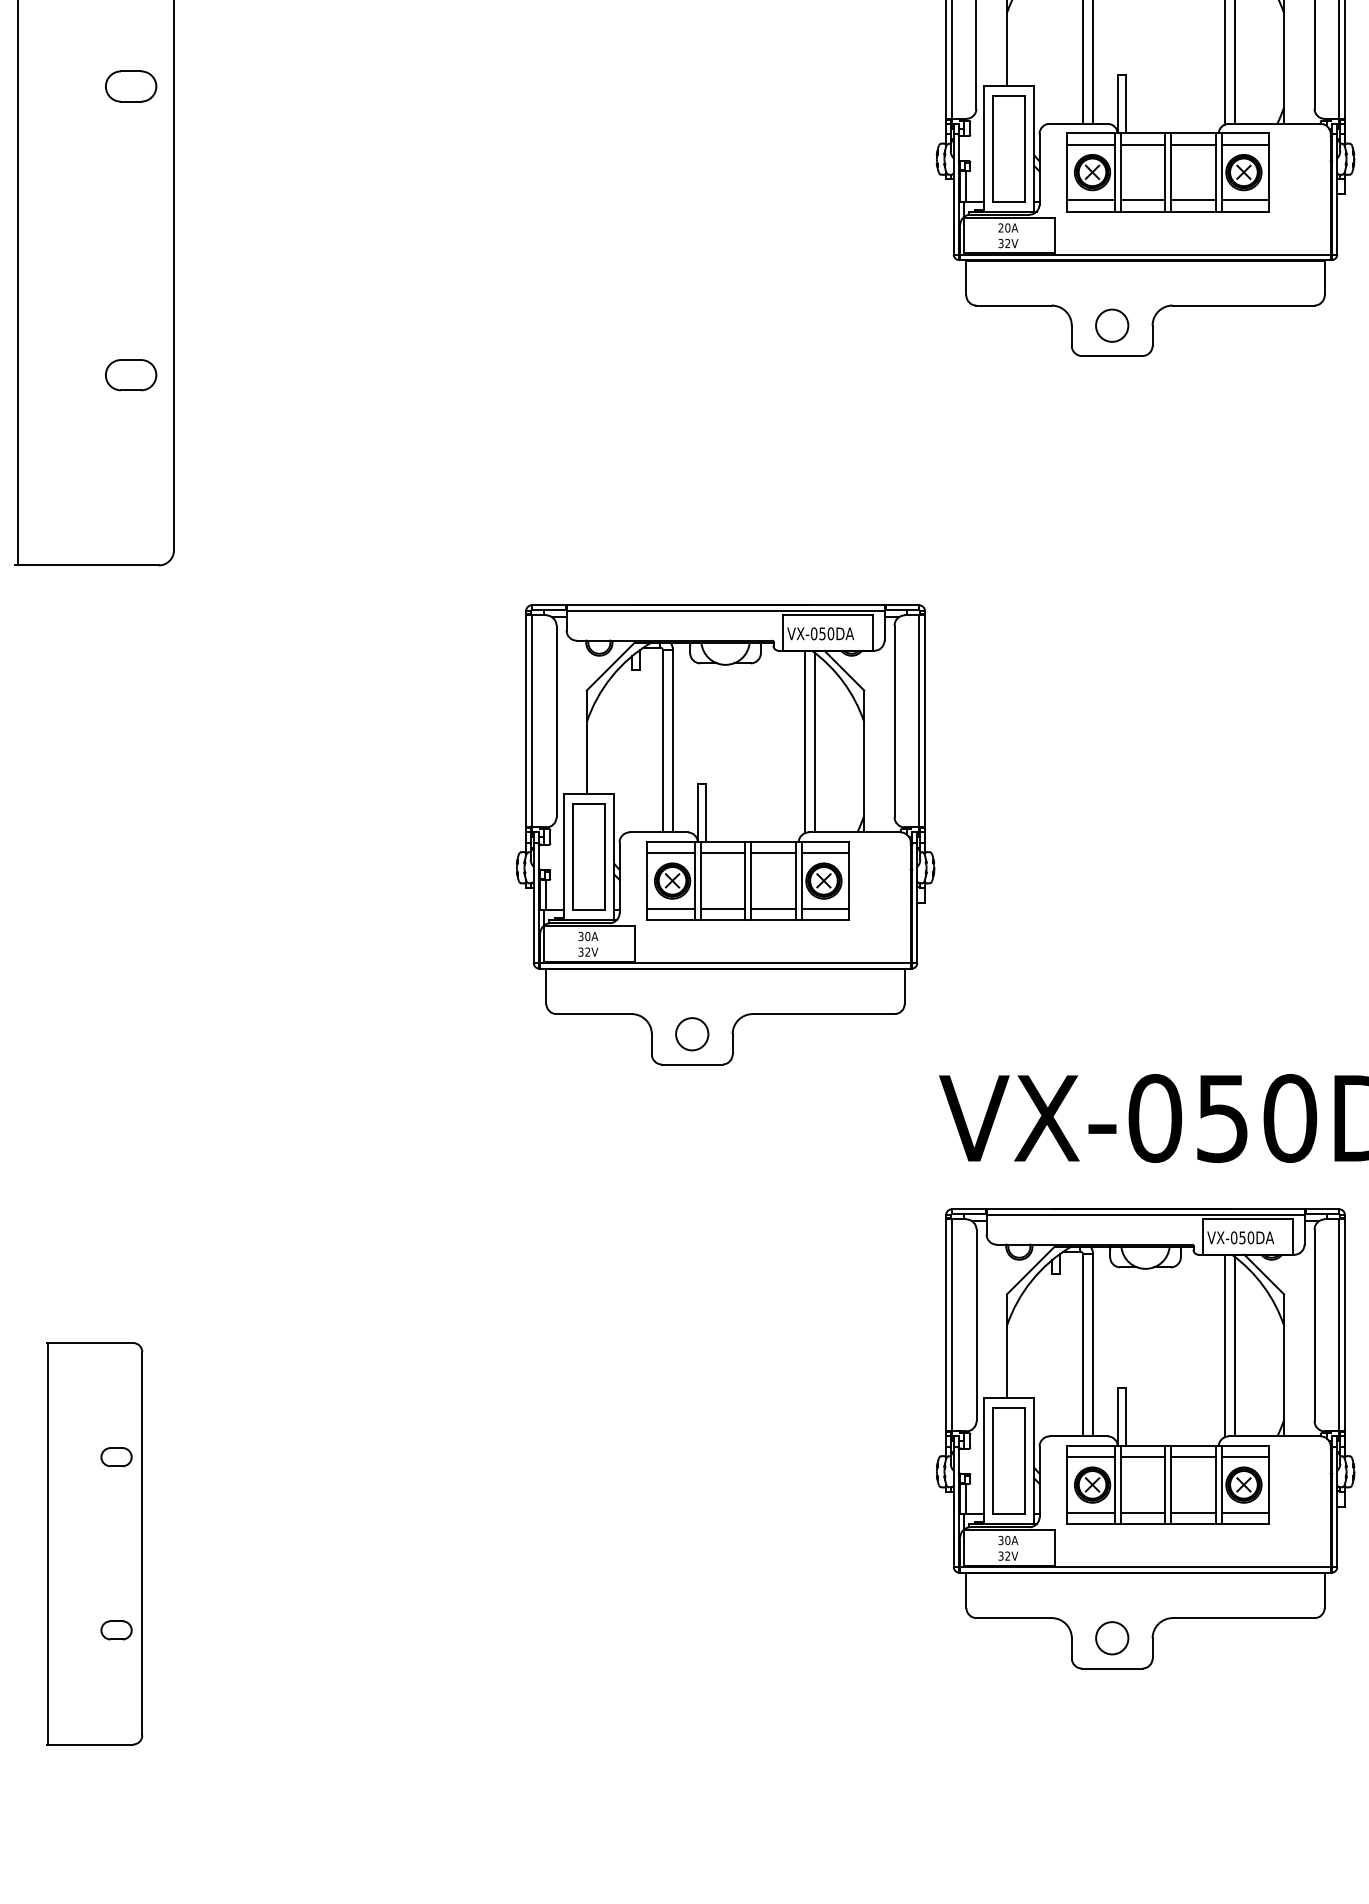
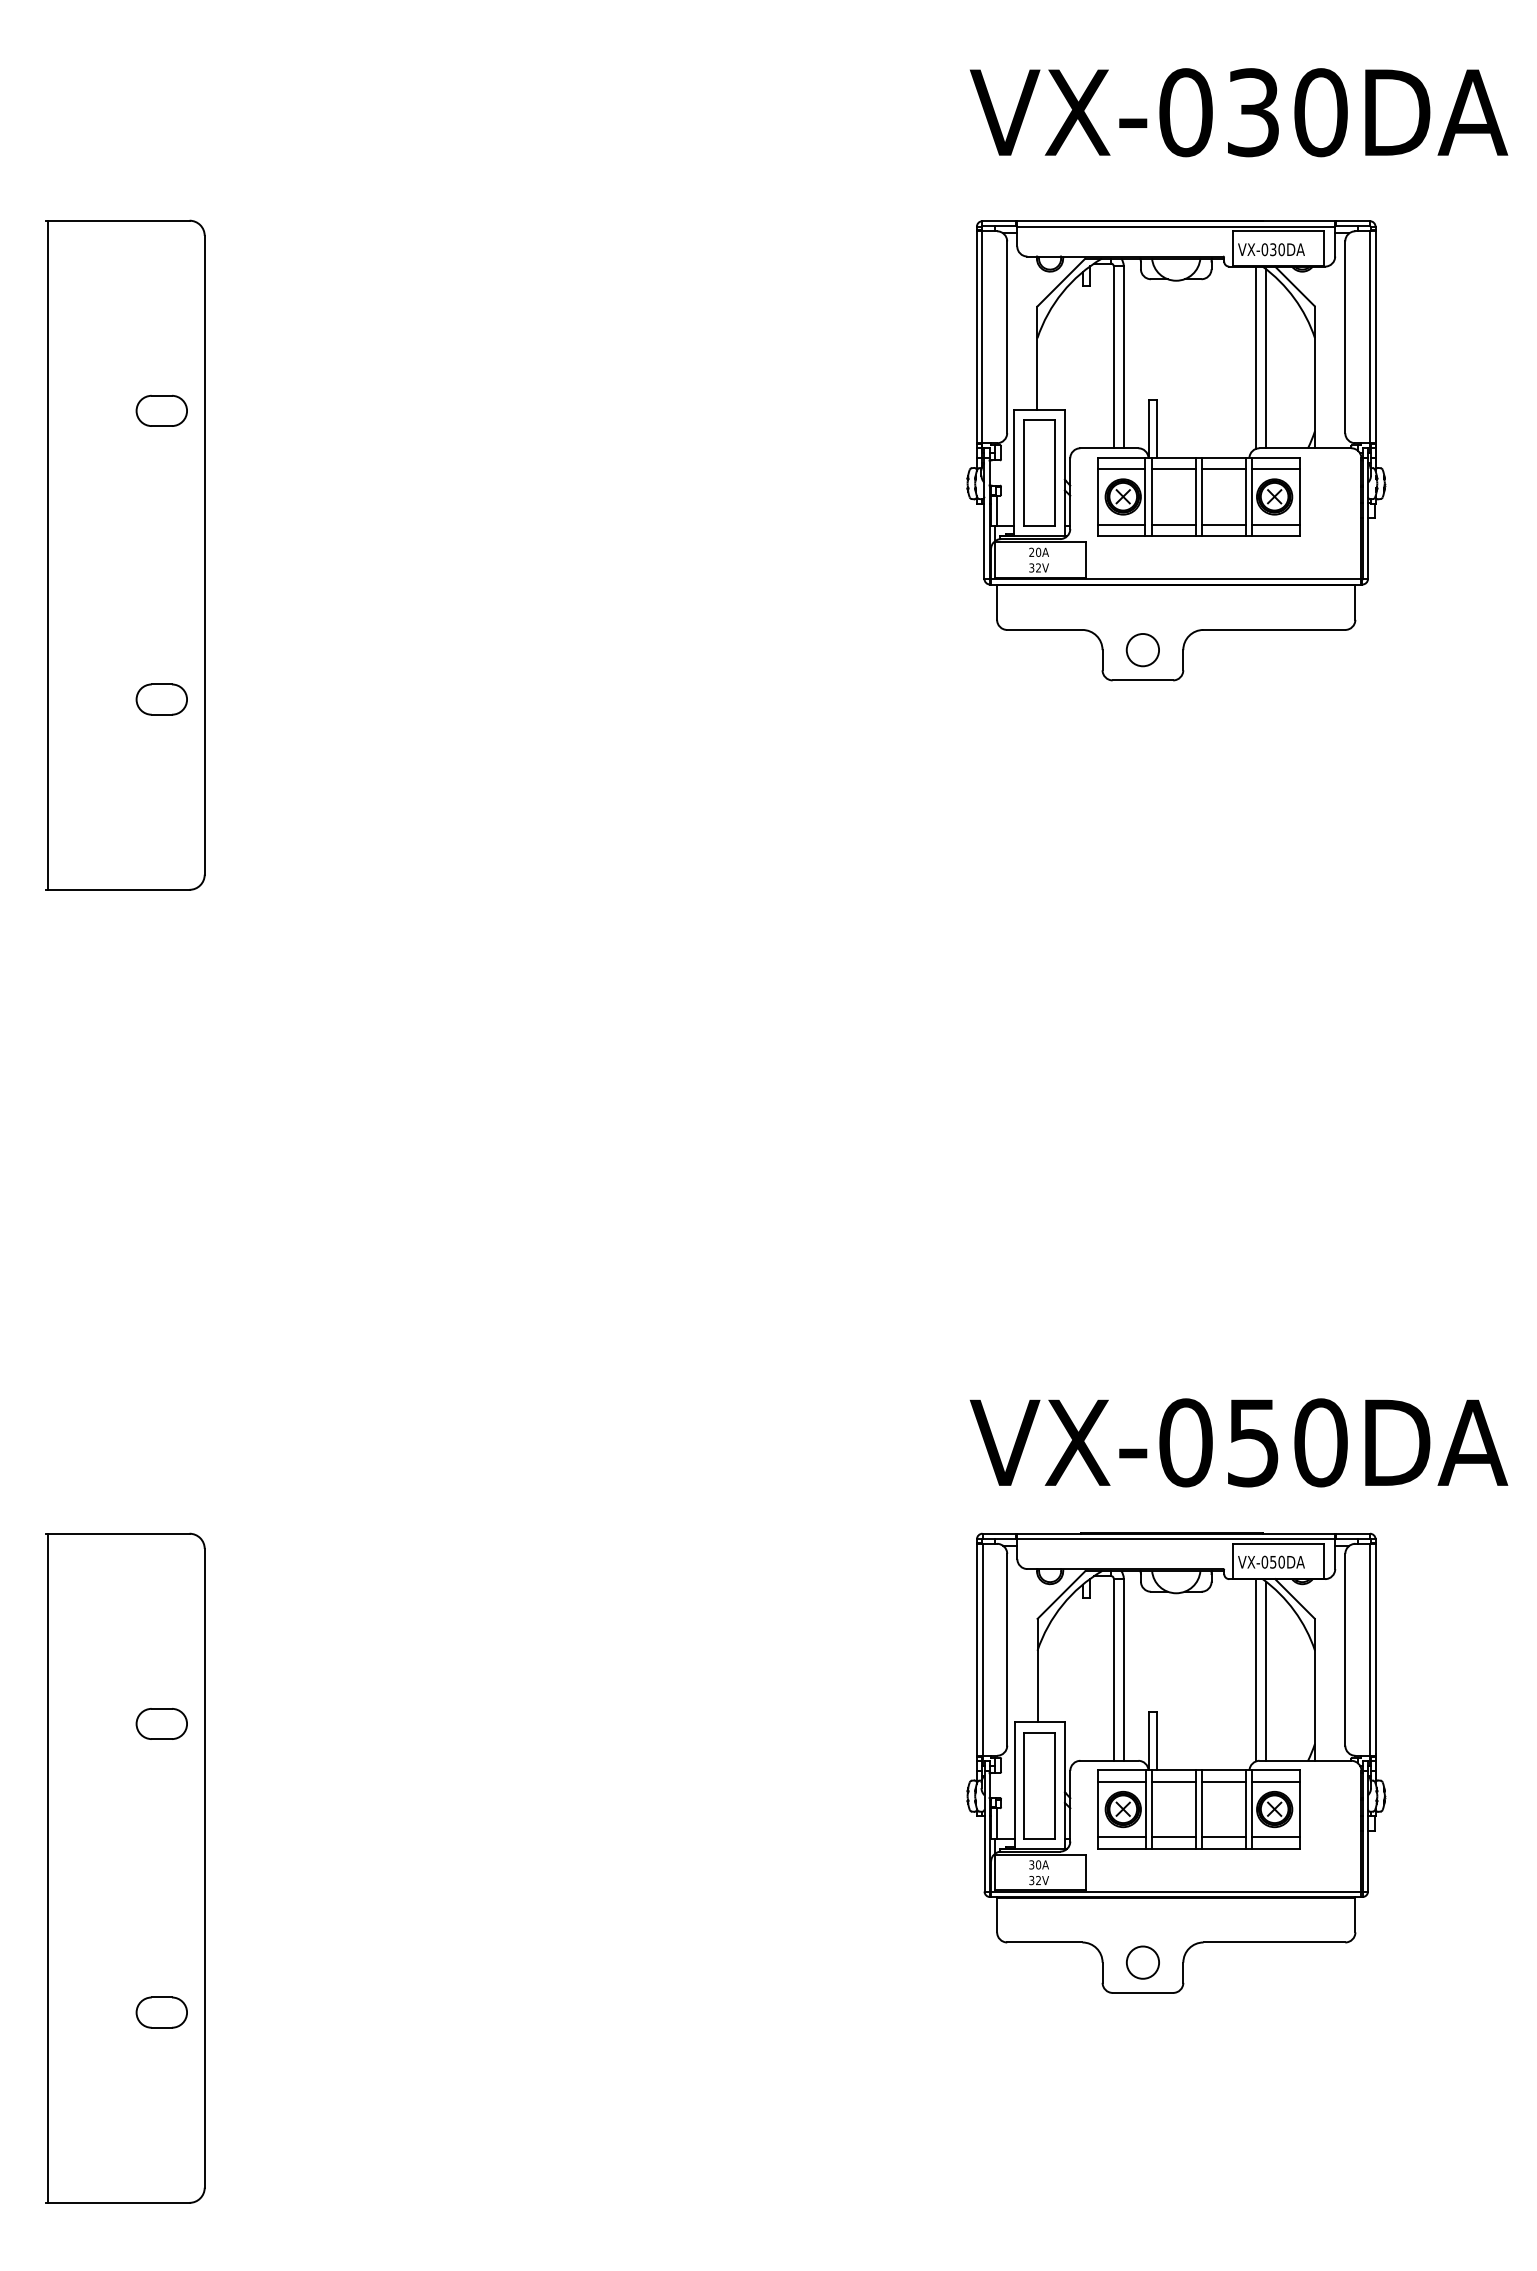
part: (725, 834) -> (756, 1158), removed
part: (94, 1543) -> (125, 1867), size x1.67

